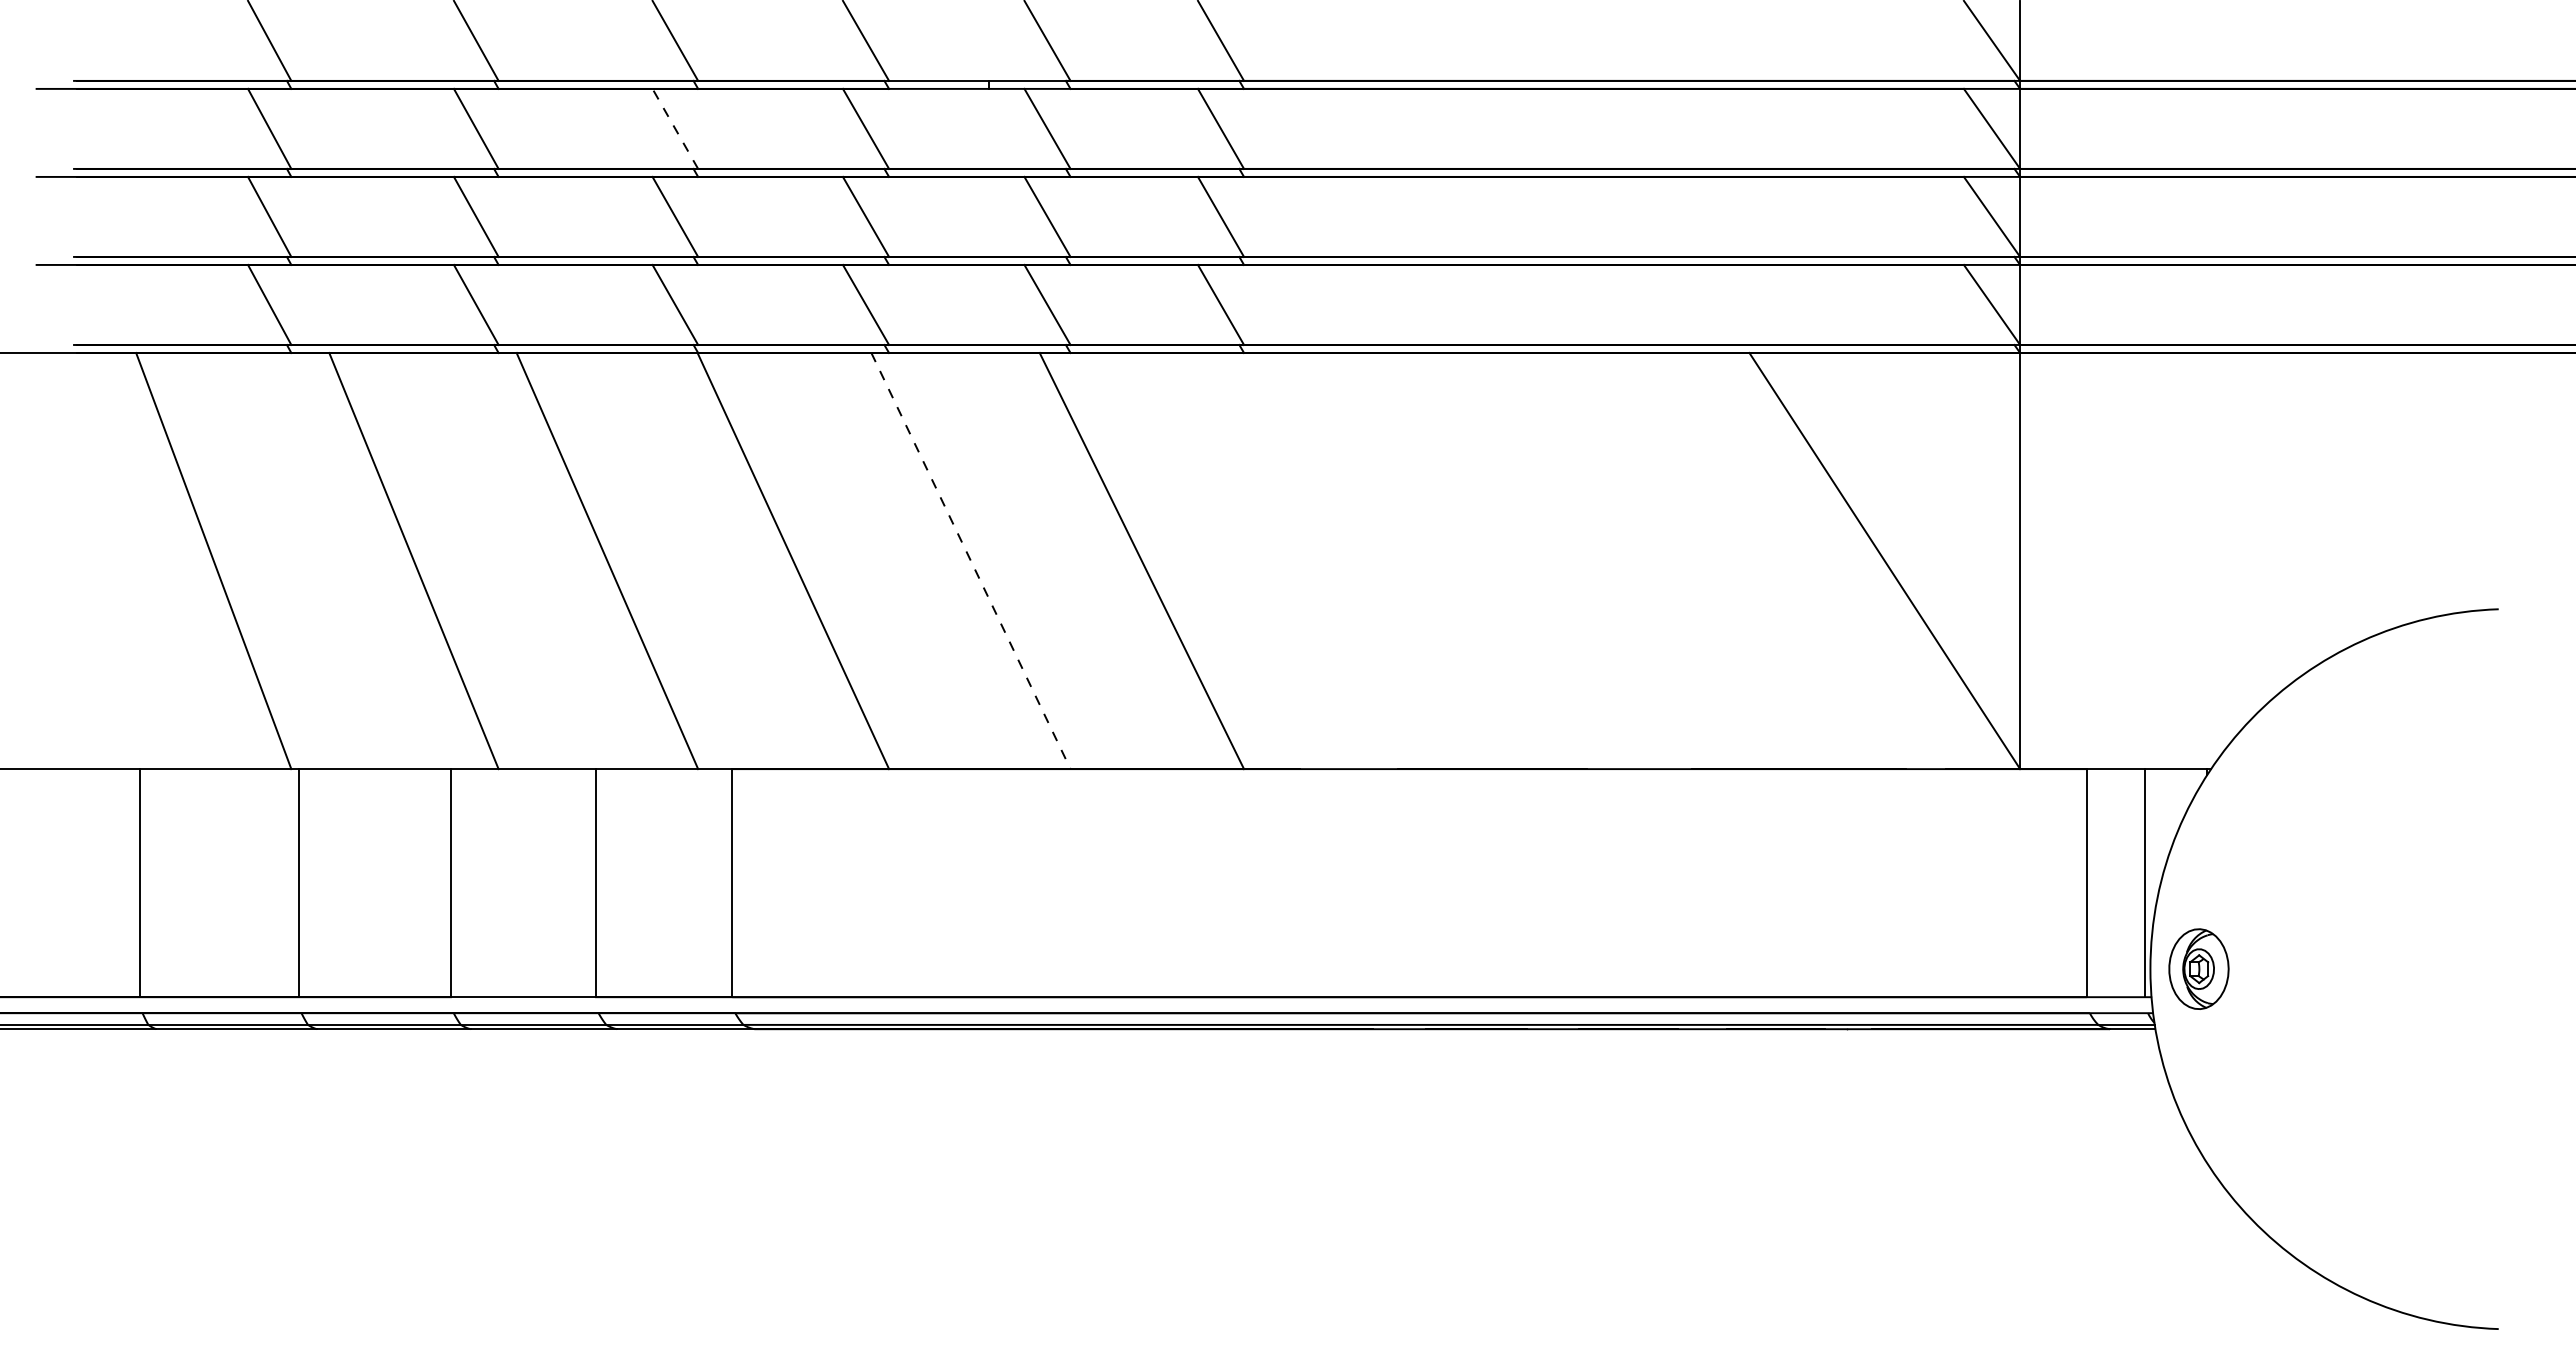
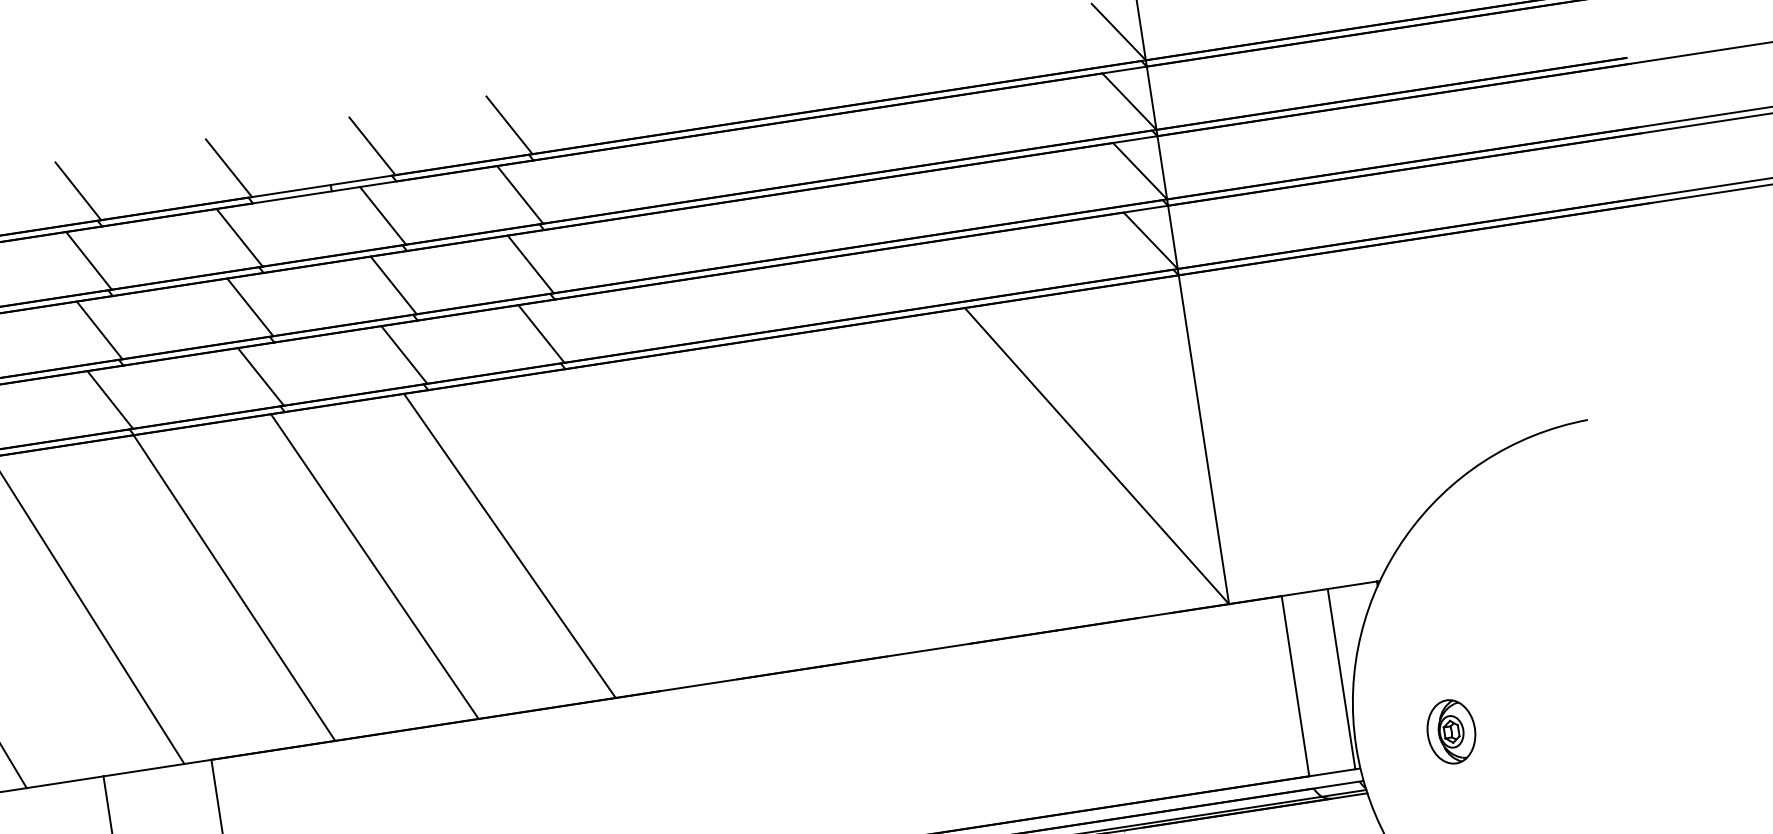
line: (675, 128) -> (89, 260), dashed -> solid
line: (970, 561) -> (374, 567), dashed -> solid
part: (2198, 968) -> (1451, 731), moved

